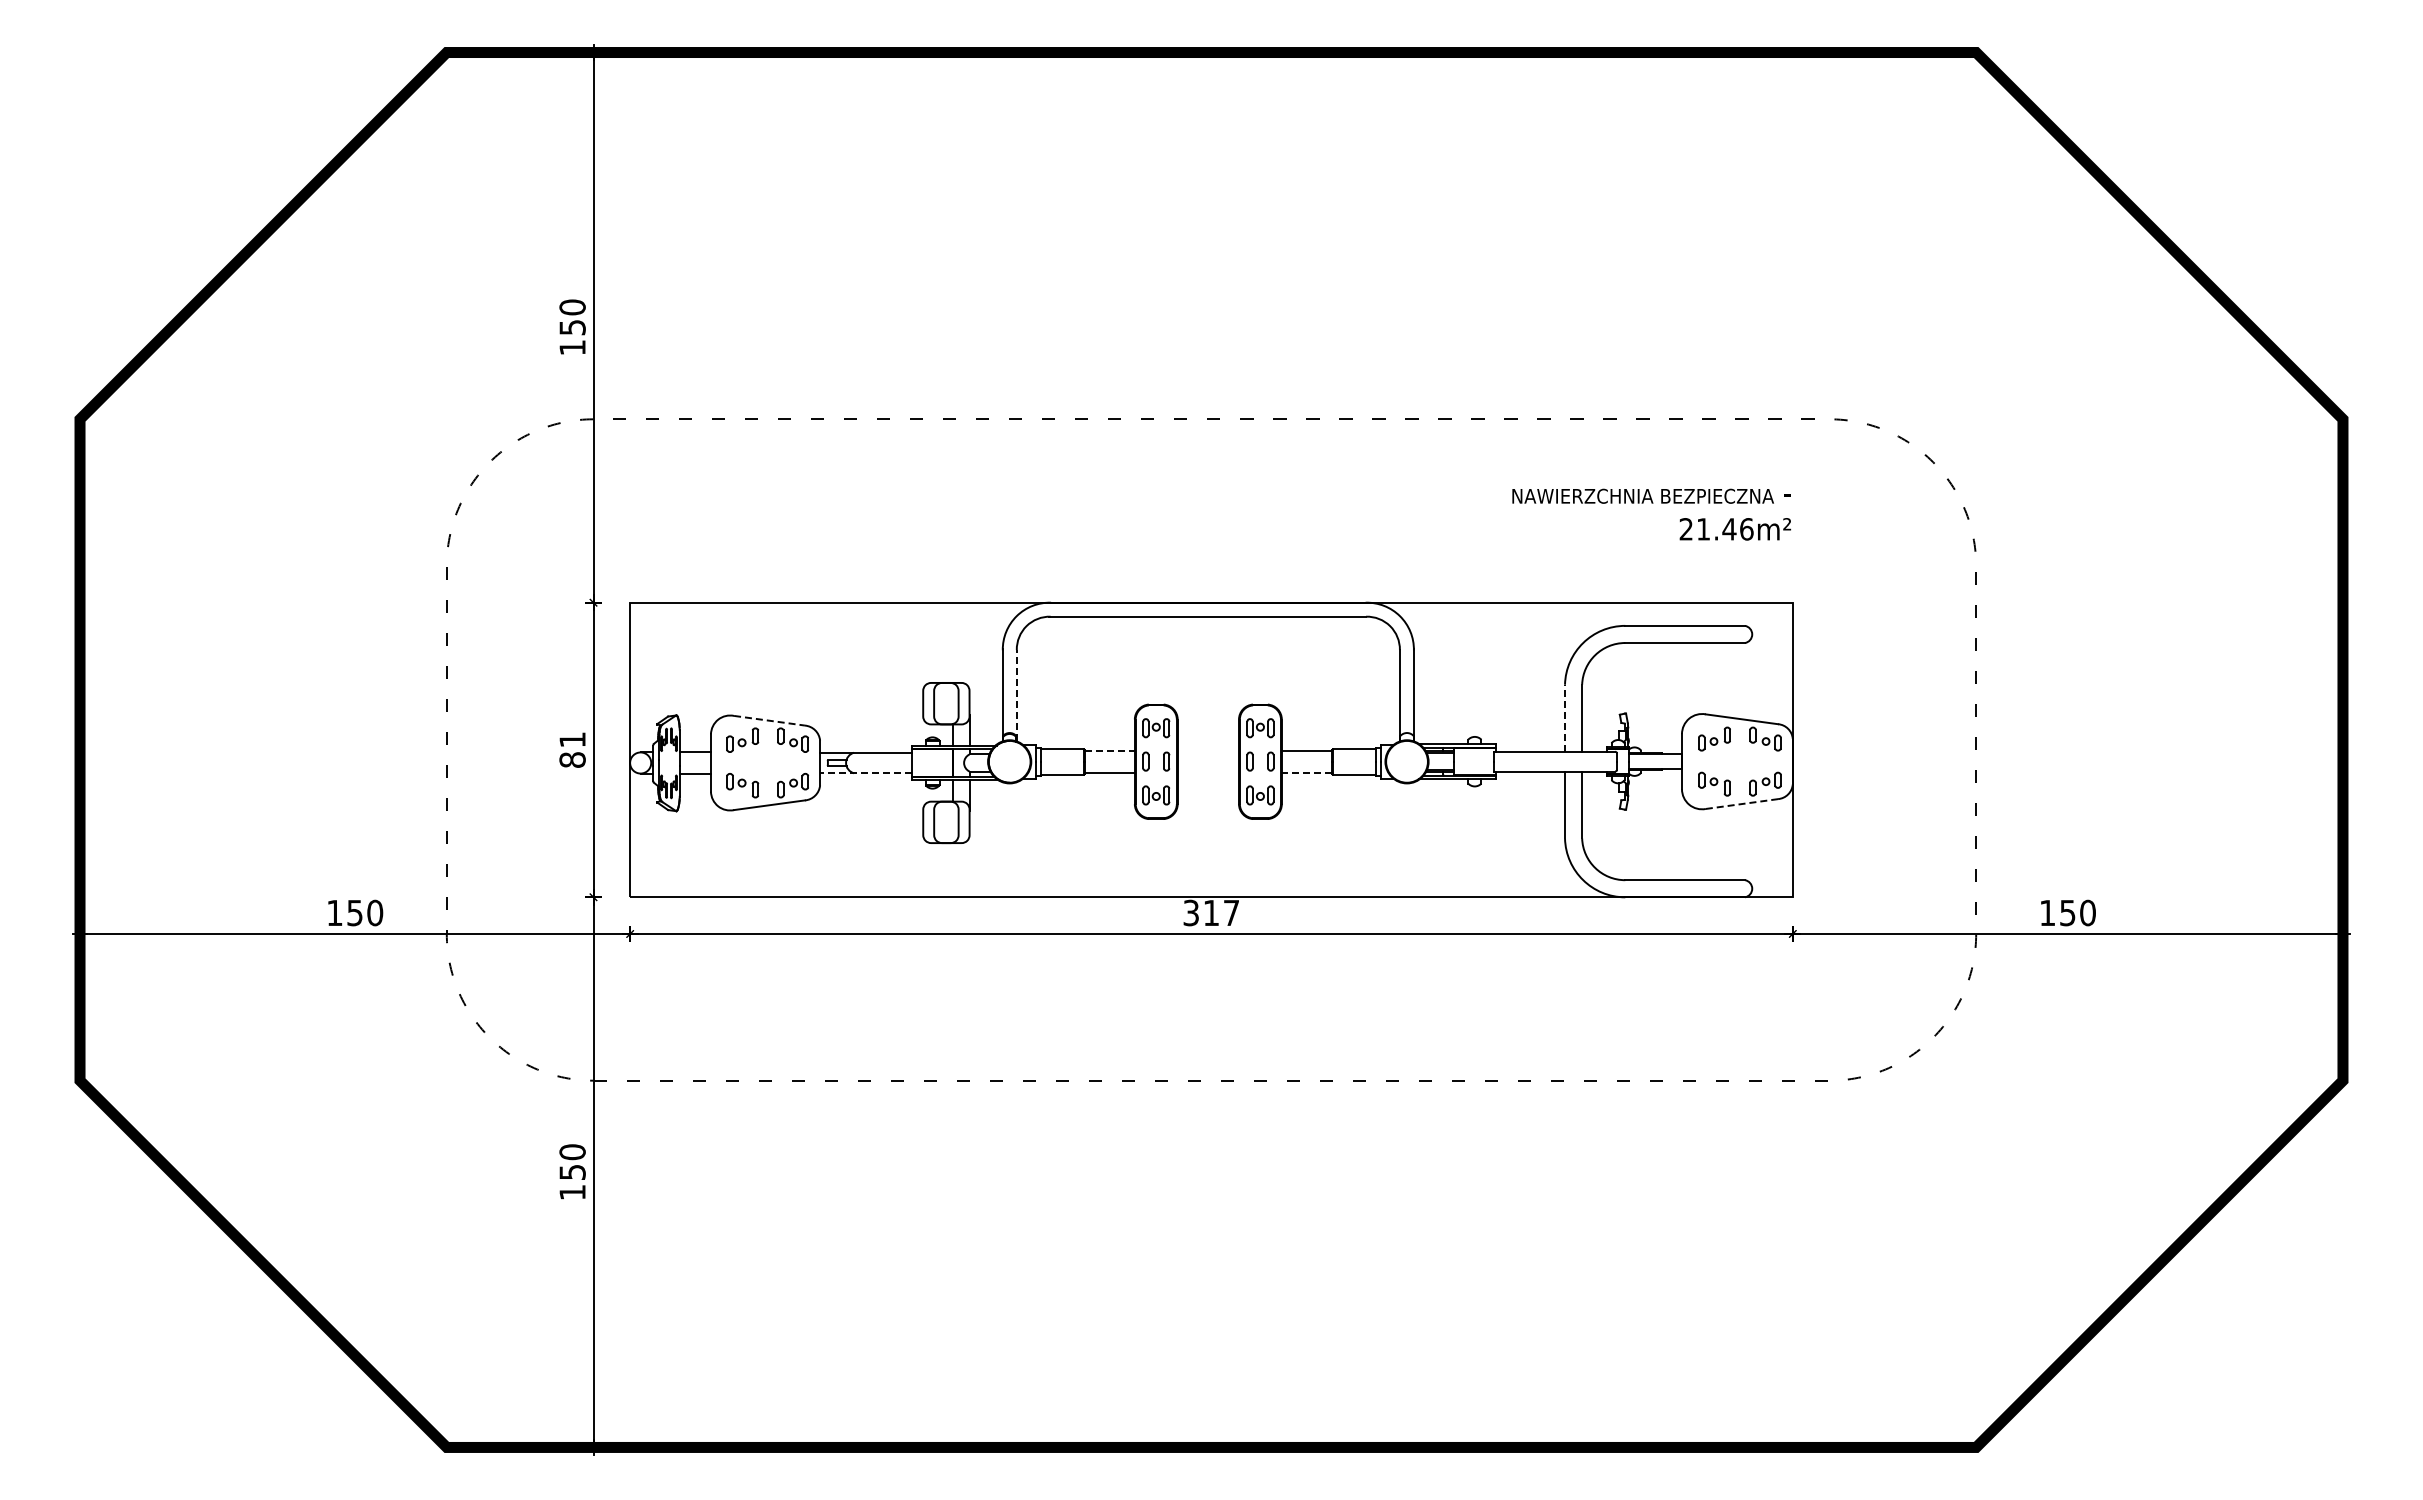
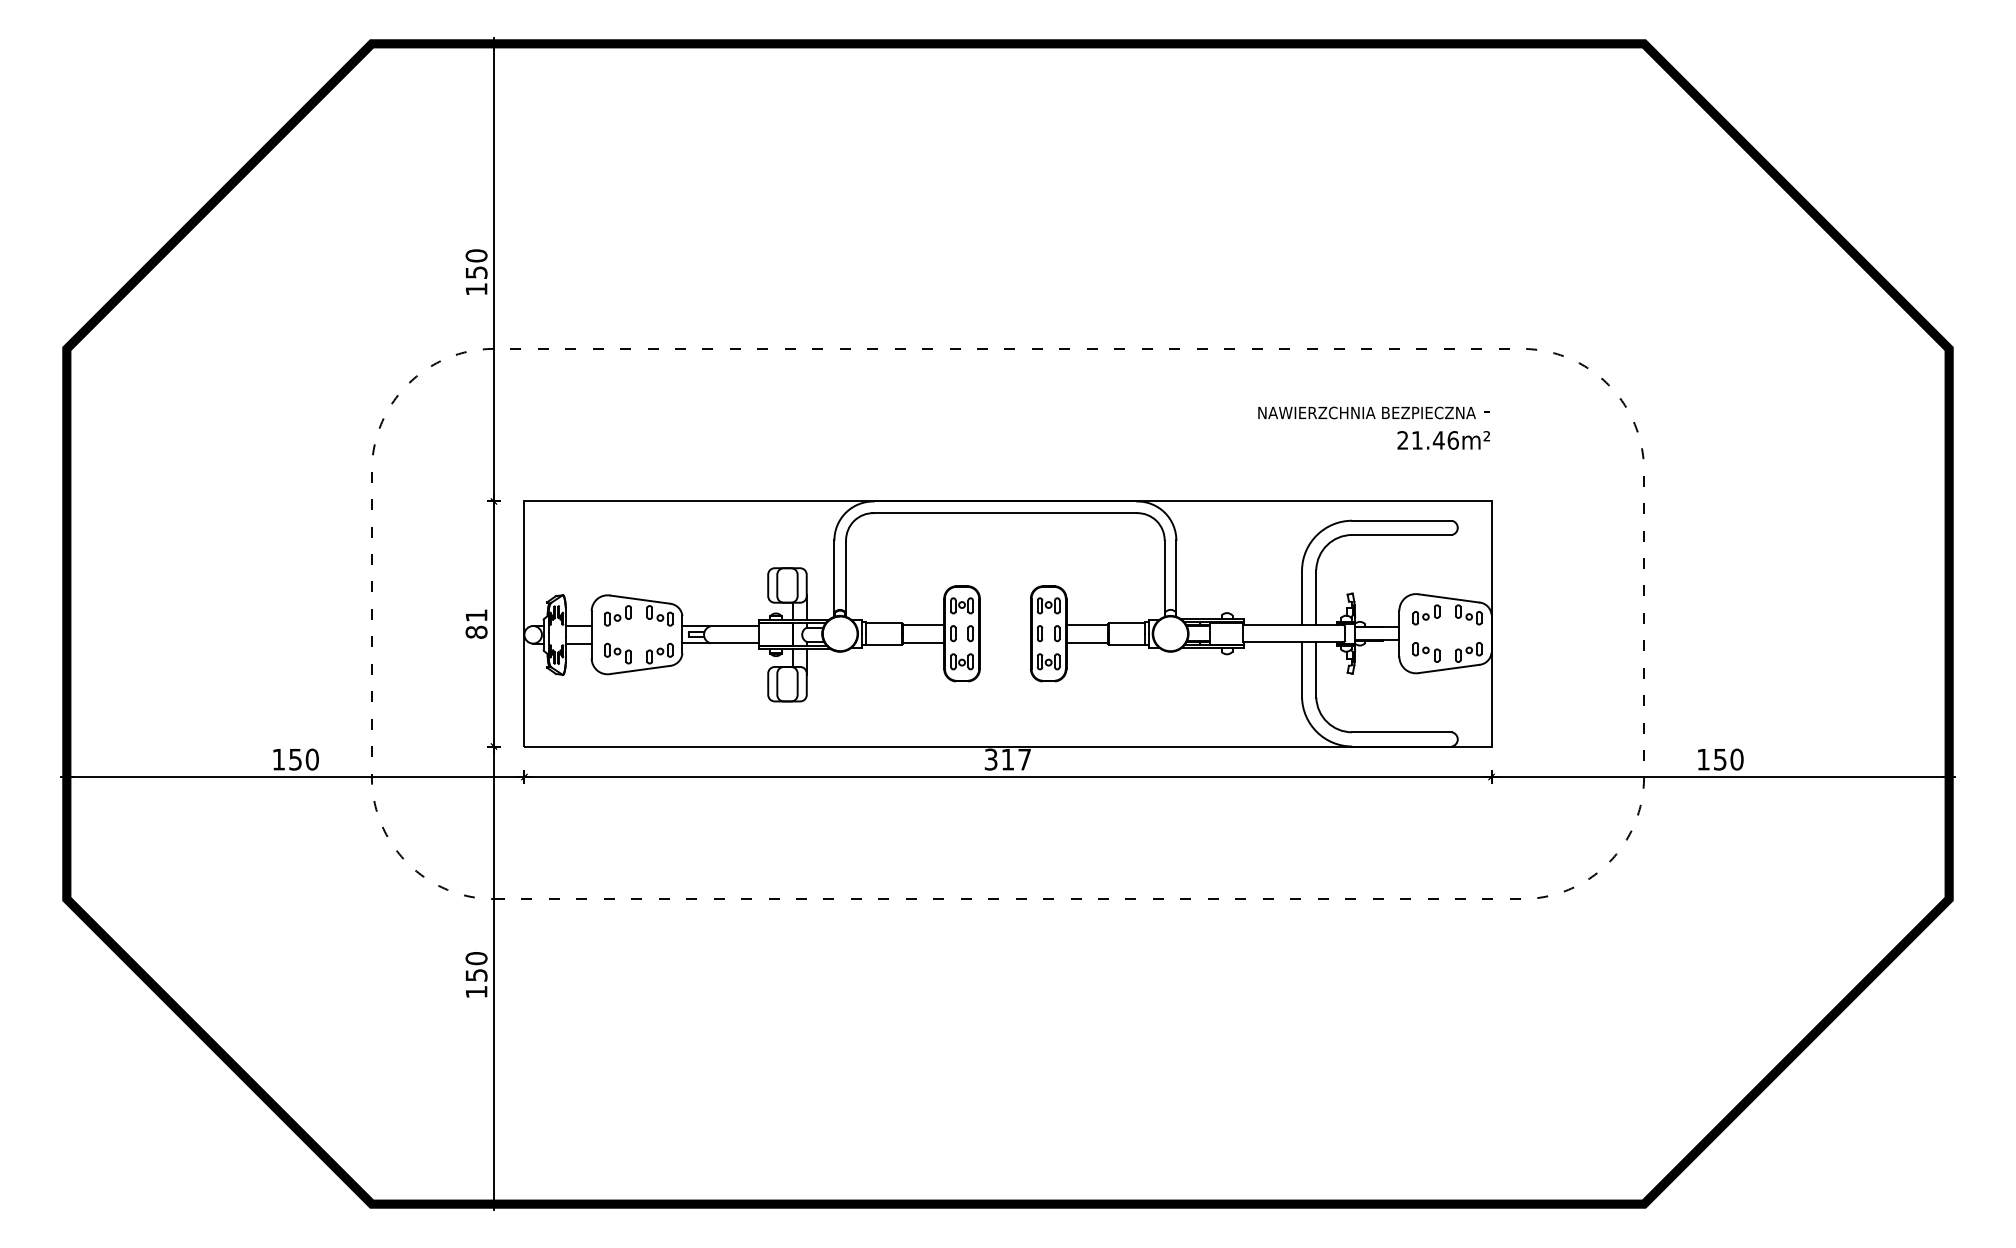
line: (1016, 695) -> (845, 578), dashed -> solid
line: (1565, 718) -> (1302, 597), dashed -> solid
line: (769, 720) -> (640, 599), dashed -> solid
line: (1110, 750) -> (923, 624), dashed -> solid
line: (1306, 772) -> (1087, 642), dashed -> solid
line: (865, 773) -> (720, 643), dashed -> solid
line: (1742, 803) -> (1449, 668), dashed -> solid

